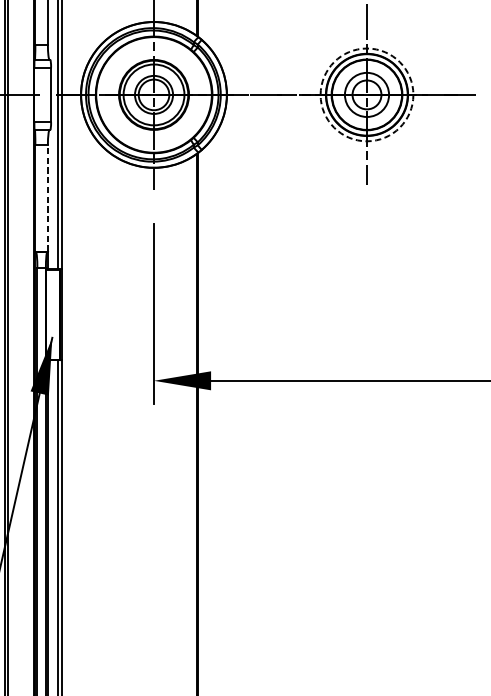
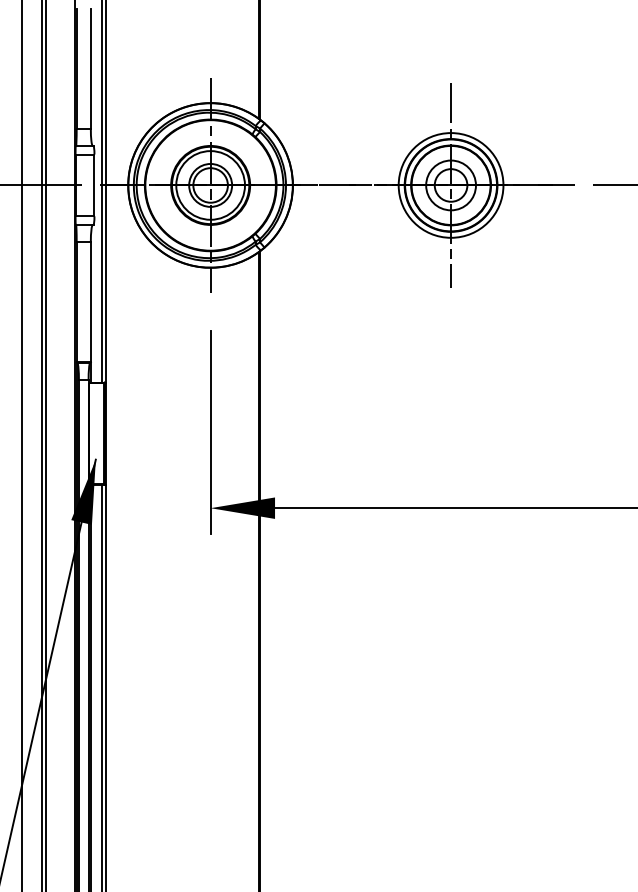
circle: (366, 94) -> (450, 185), dashed -> solid
line: (47, 197) -> (90, 301), dashed -> solid

